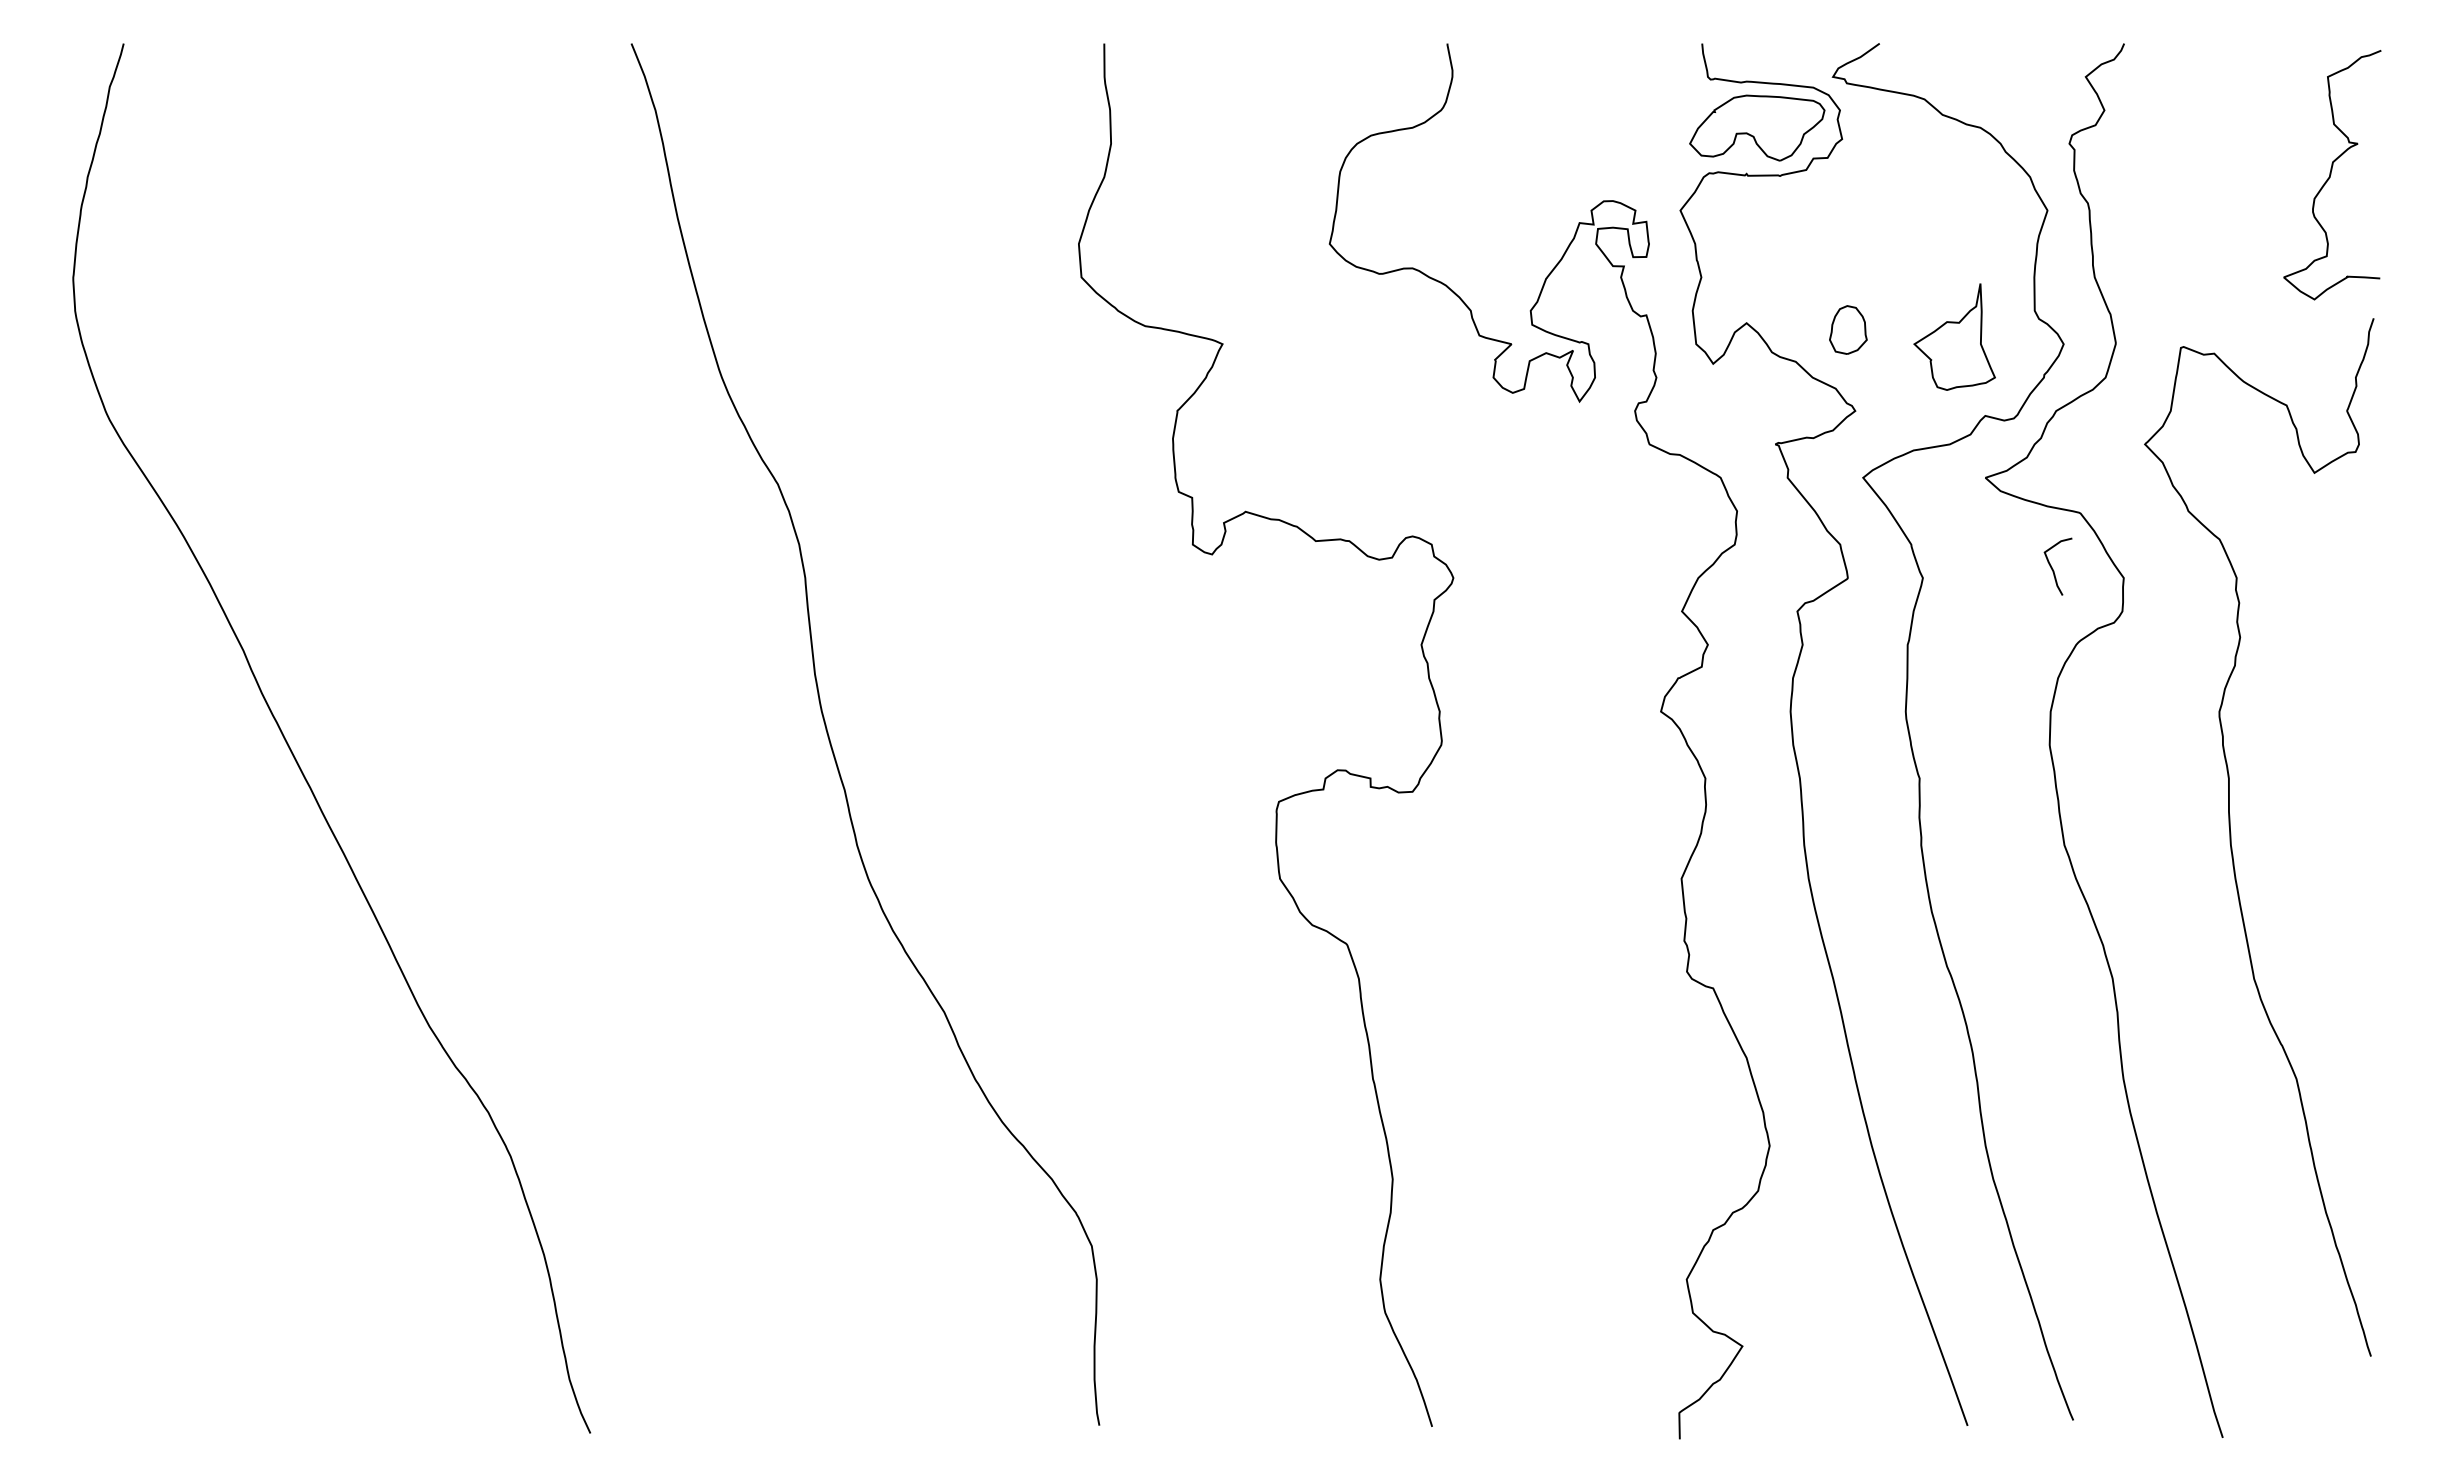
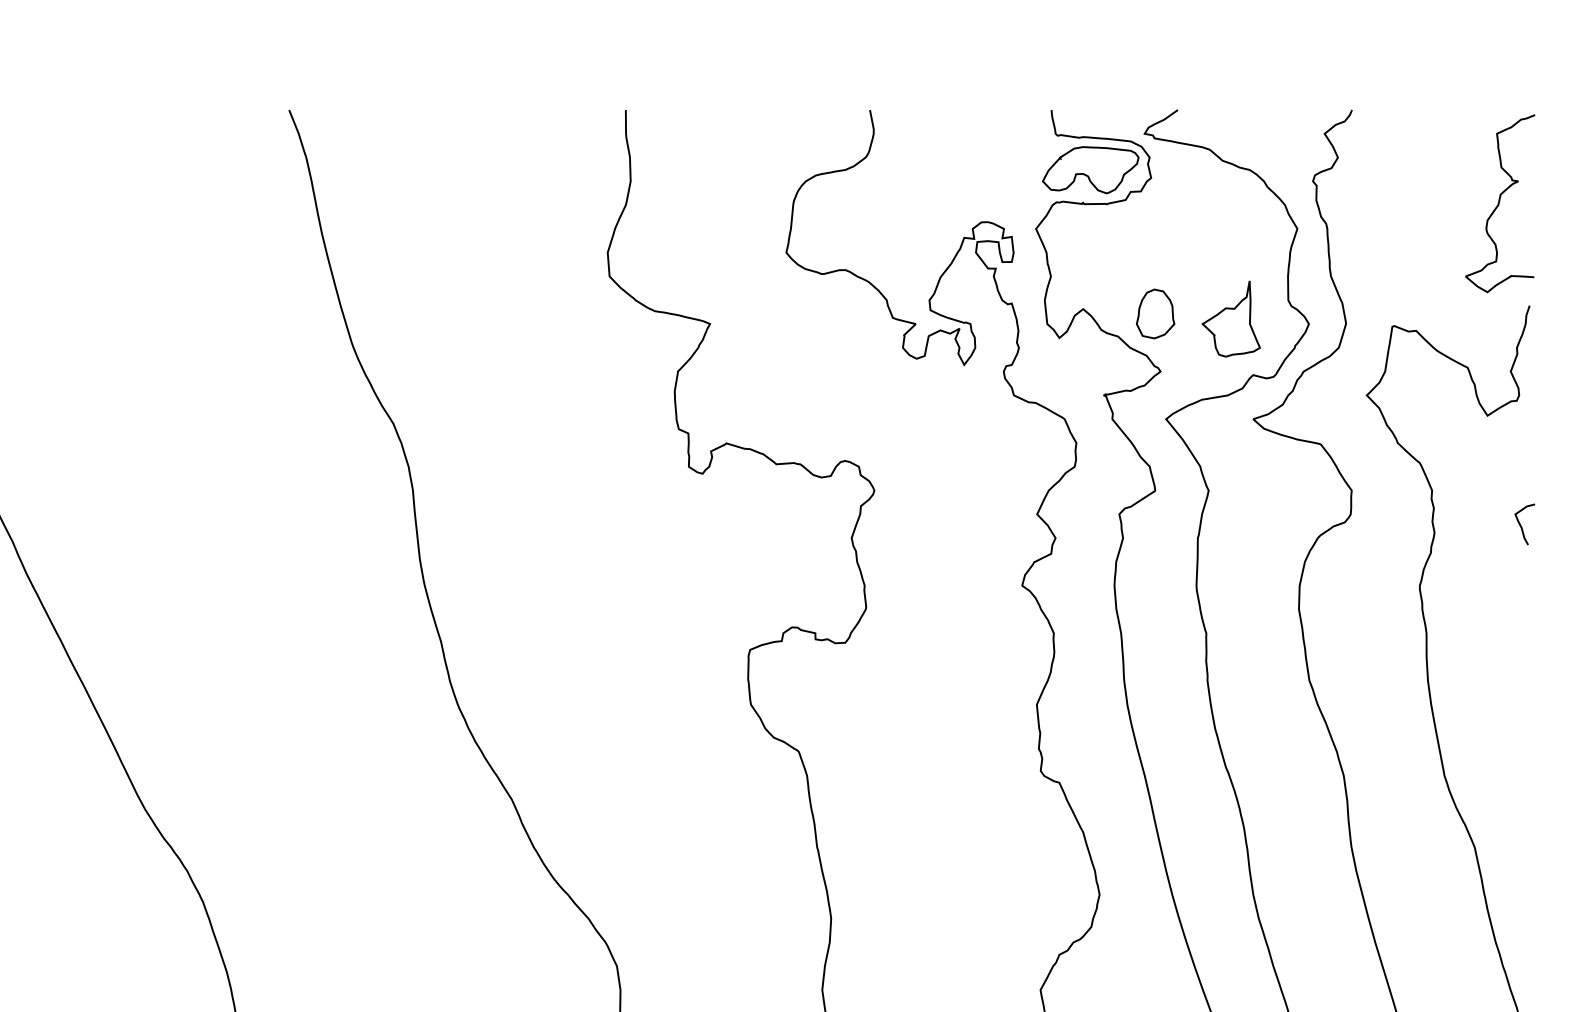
part: (1848, 329) -> (1155, 313), size x1.43
curve: (2053, 569) -> (1521, 526), moved

